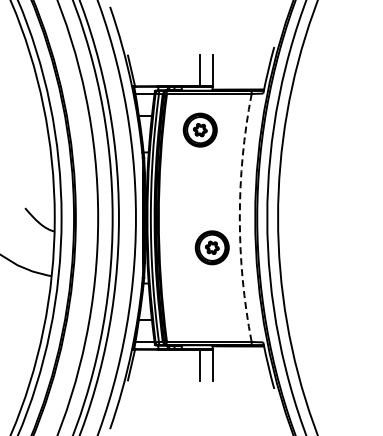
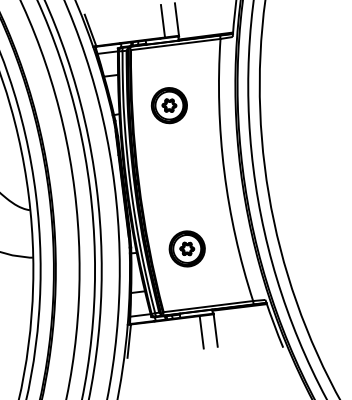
part: (199, 129) -> (168, 105), moved
arc: (239, 218) -> (224, 172), dashed -> solid
part: (211, 247) -> (186, 248), moved

